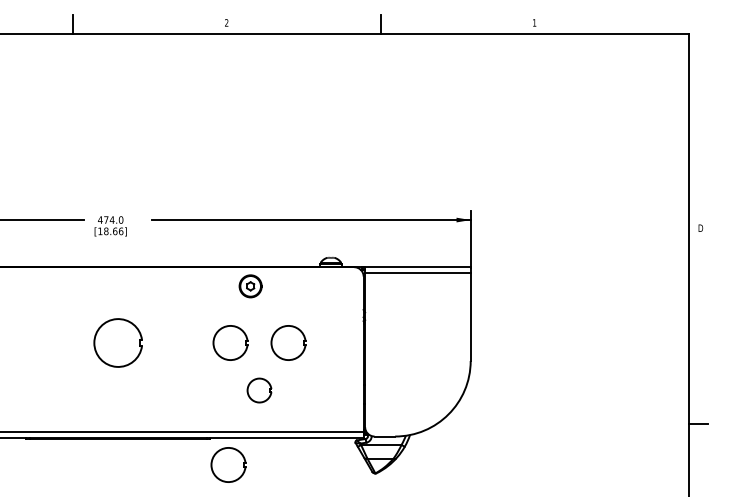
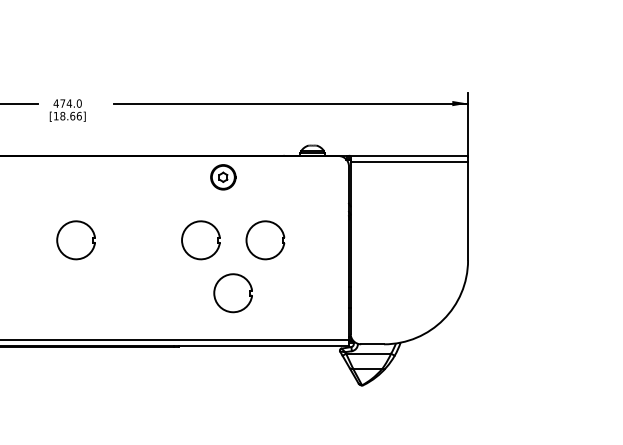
part: (118, 342) -> (76, 239), size x0.71
part: (259, 390) -> (233, 293), size x1.43
part: (228, 464) -> (198, 375), removed

